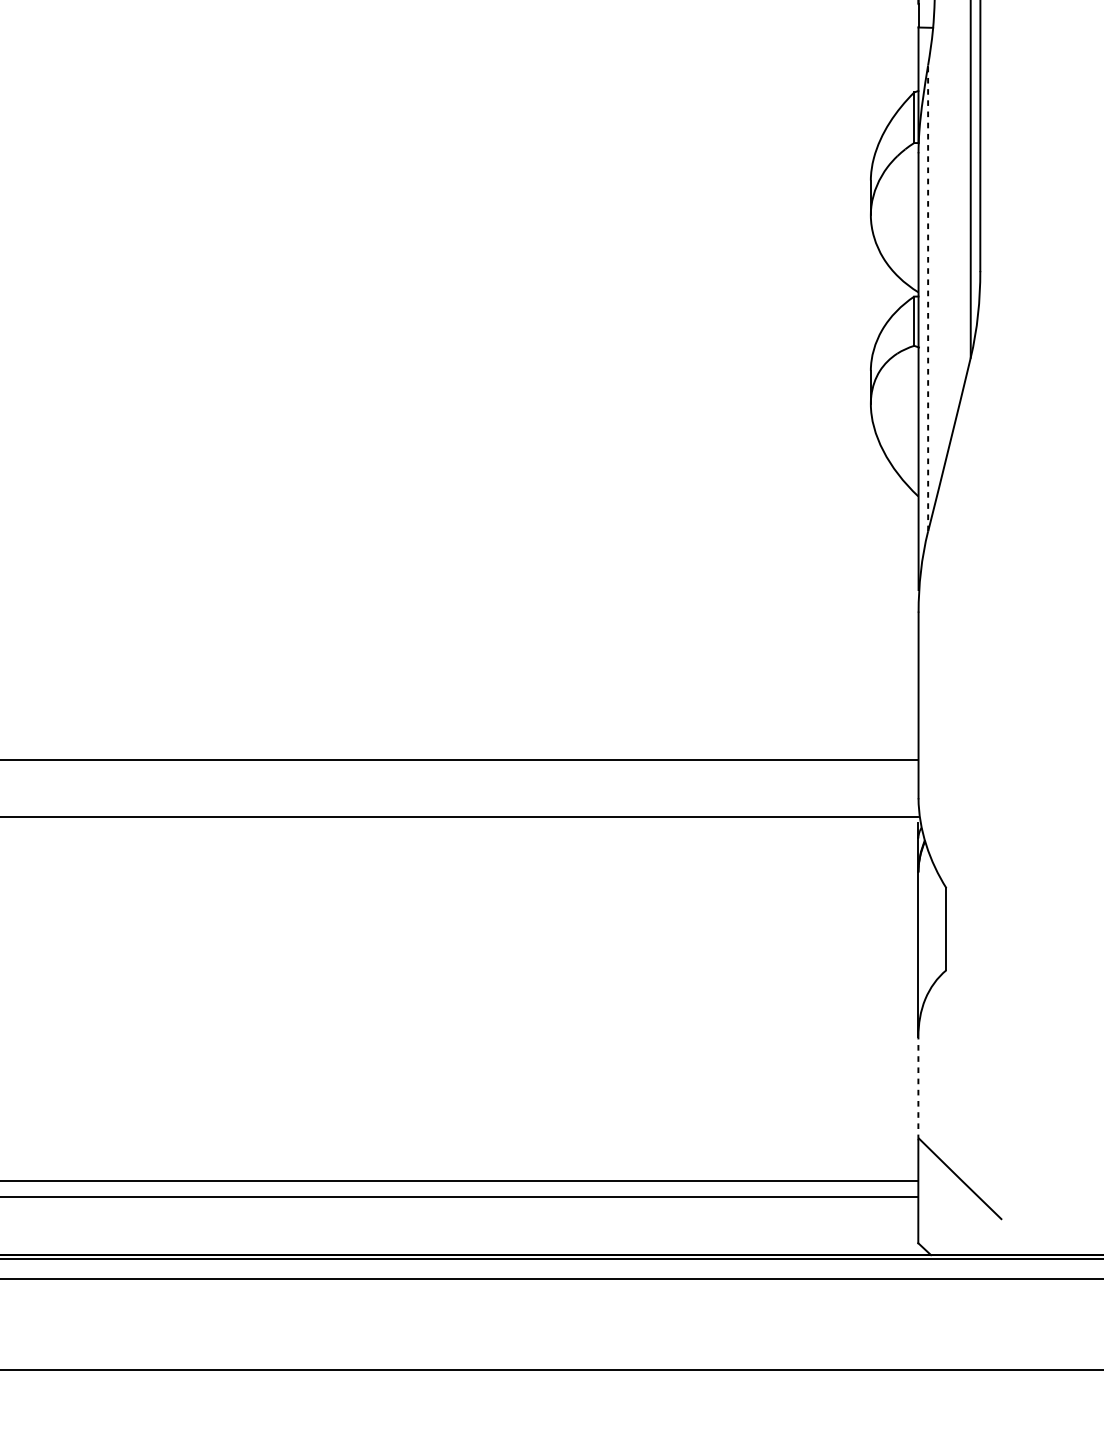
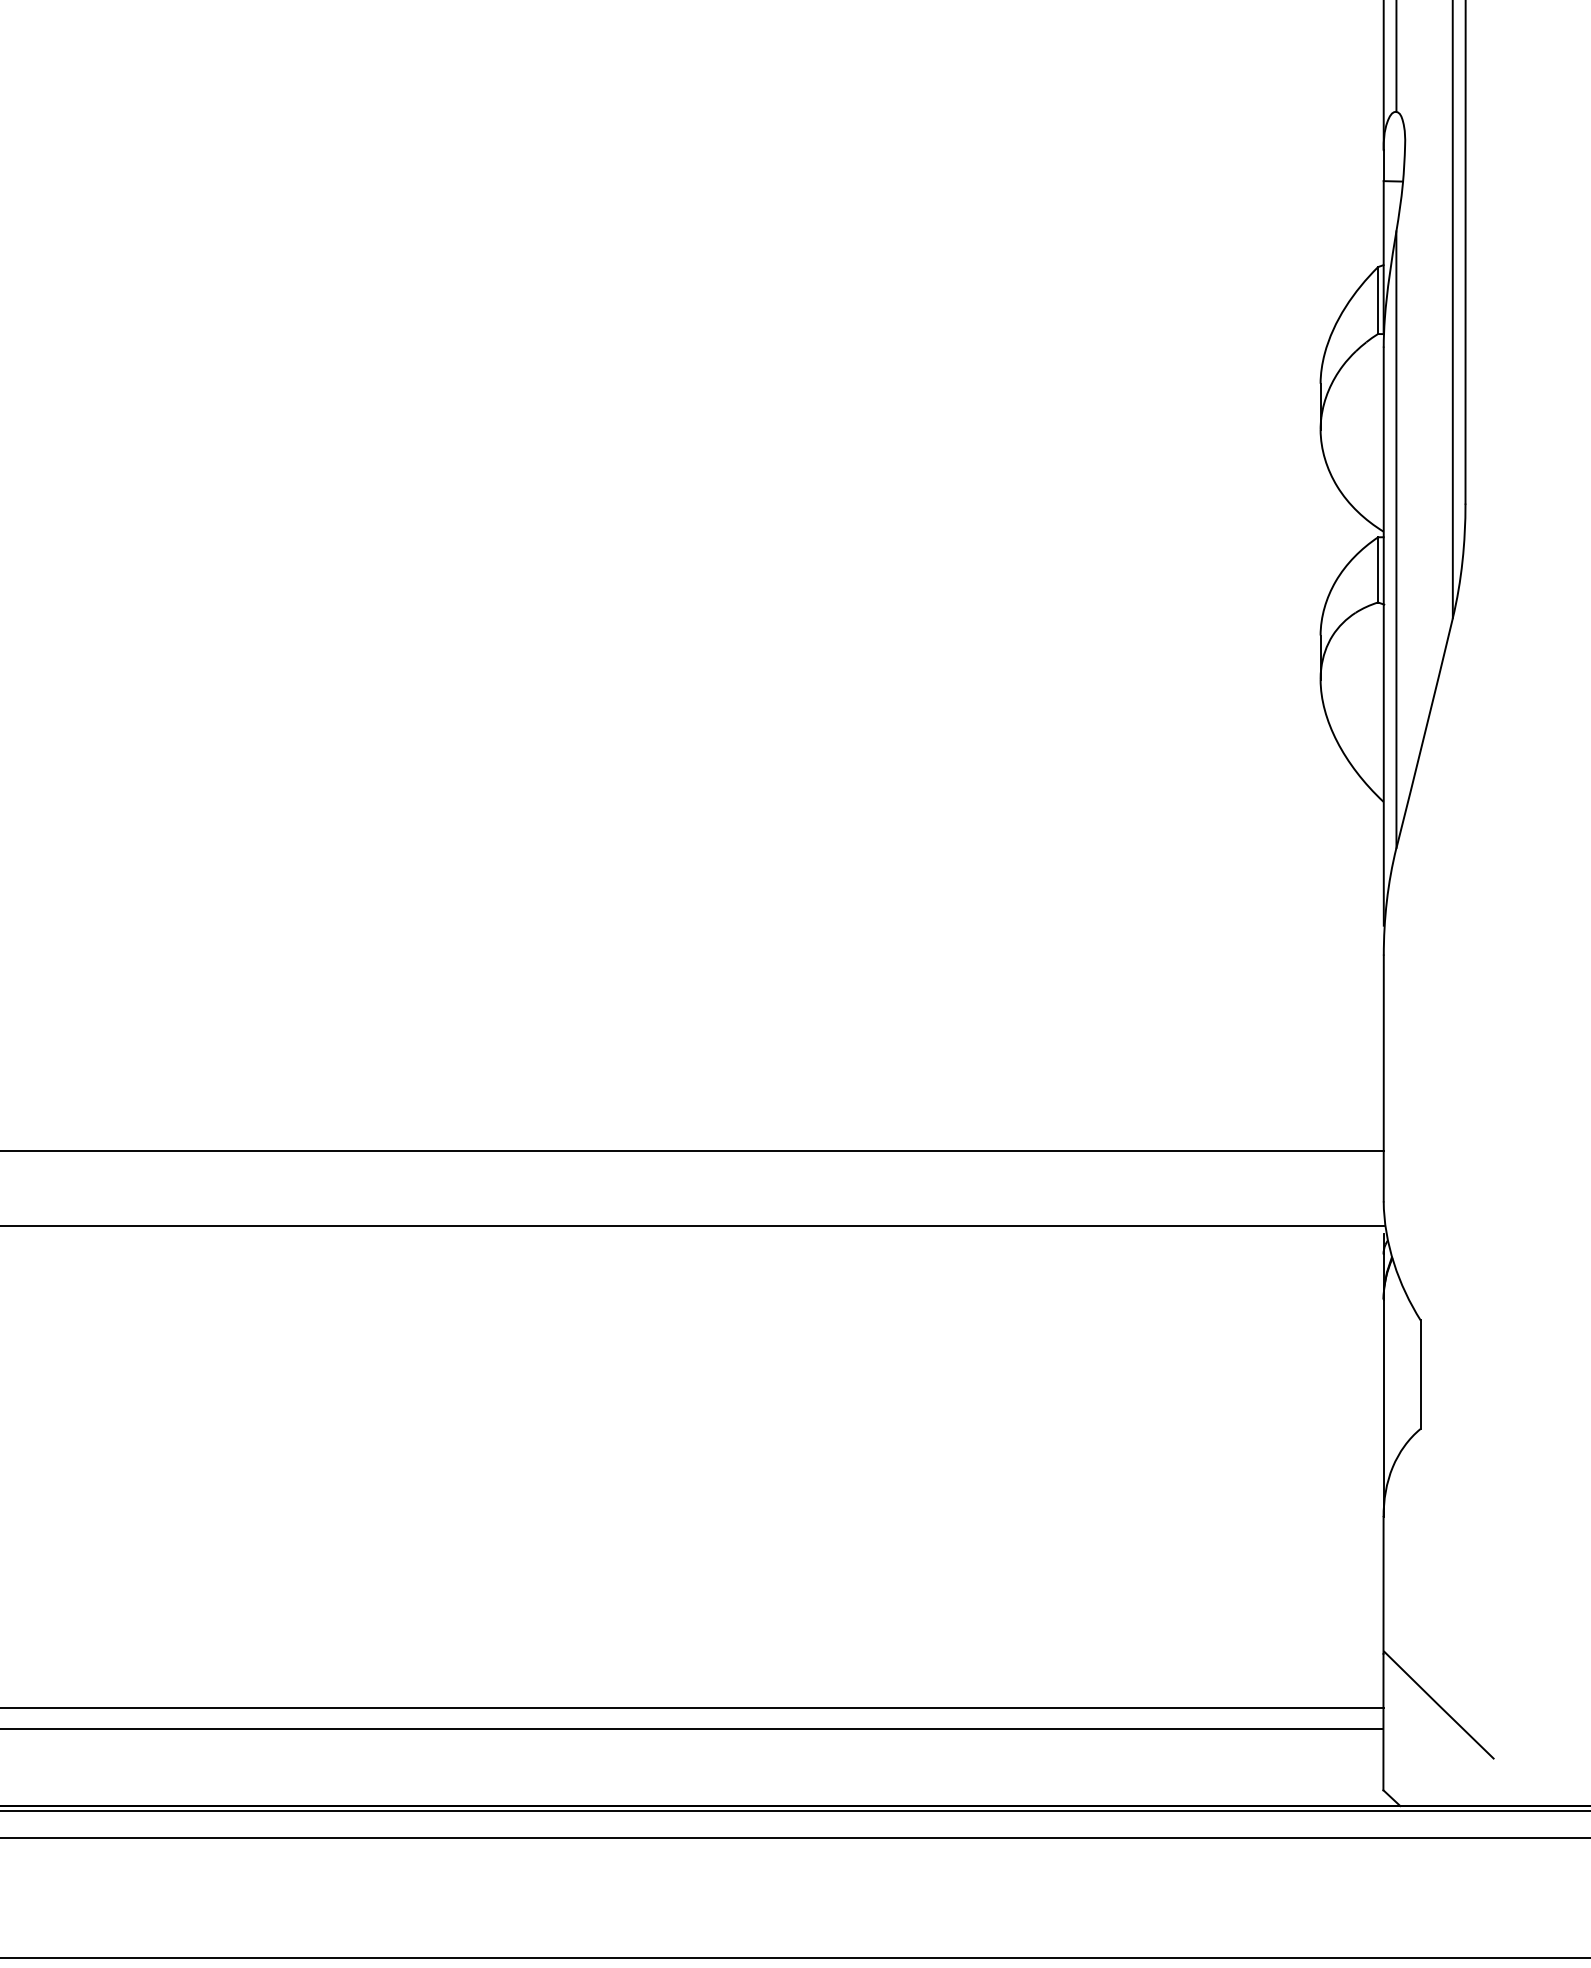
line: (928, 298) -> (1396, 539), dashed -> solid
line: (918, 1087) -> (1383, 1584), dashed -> solid

